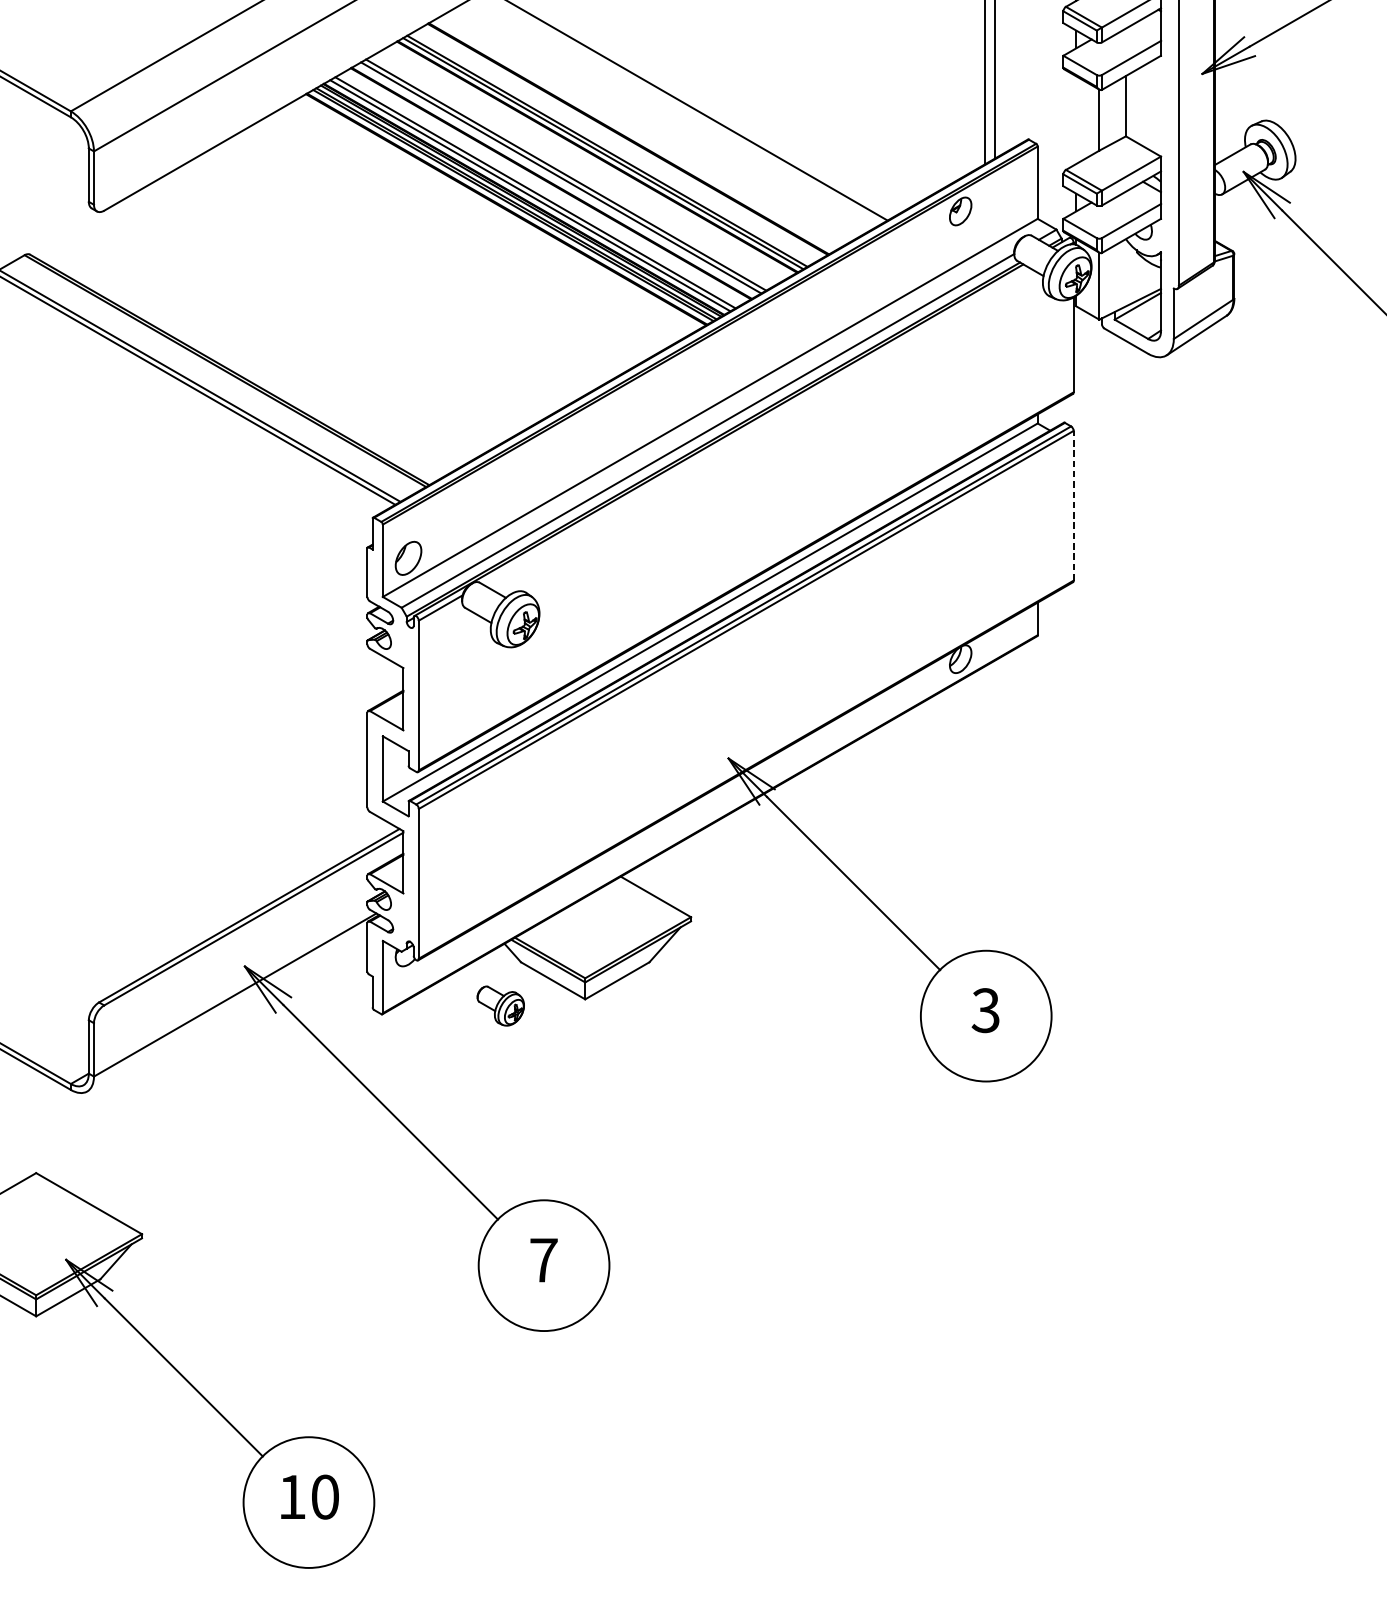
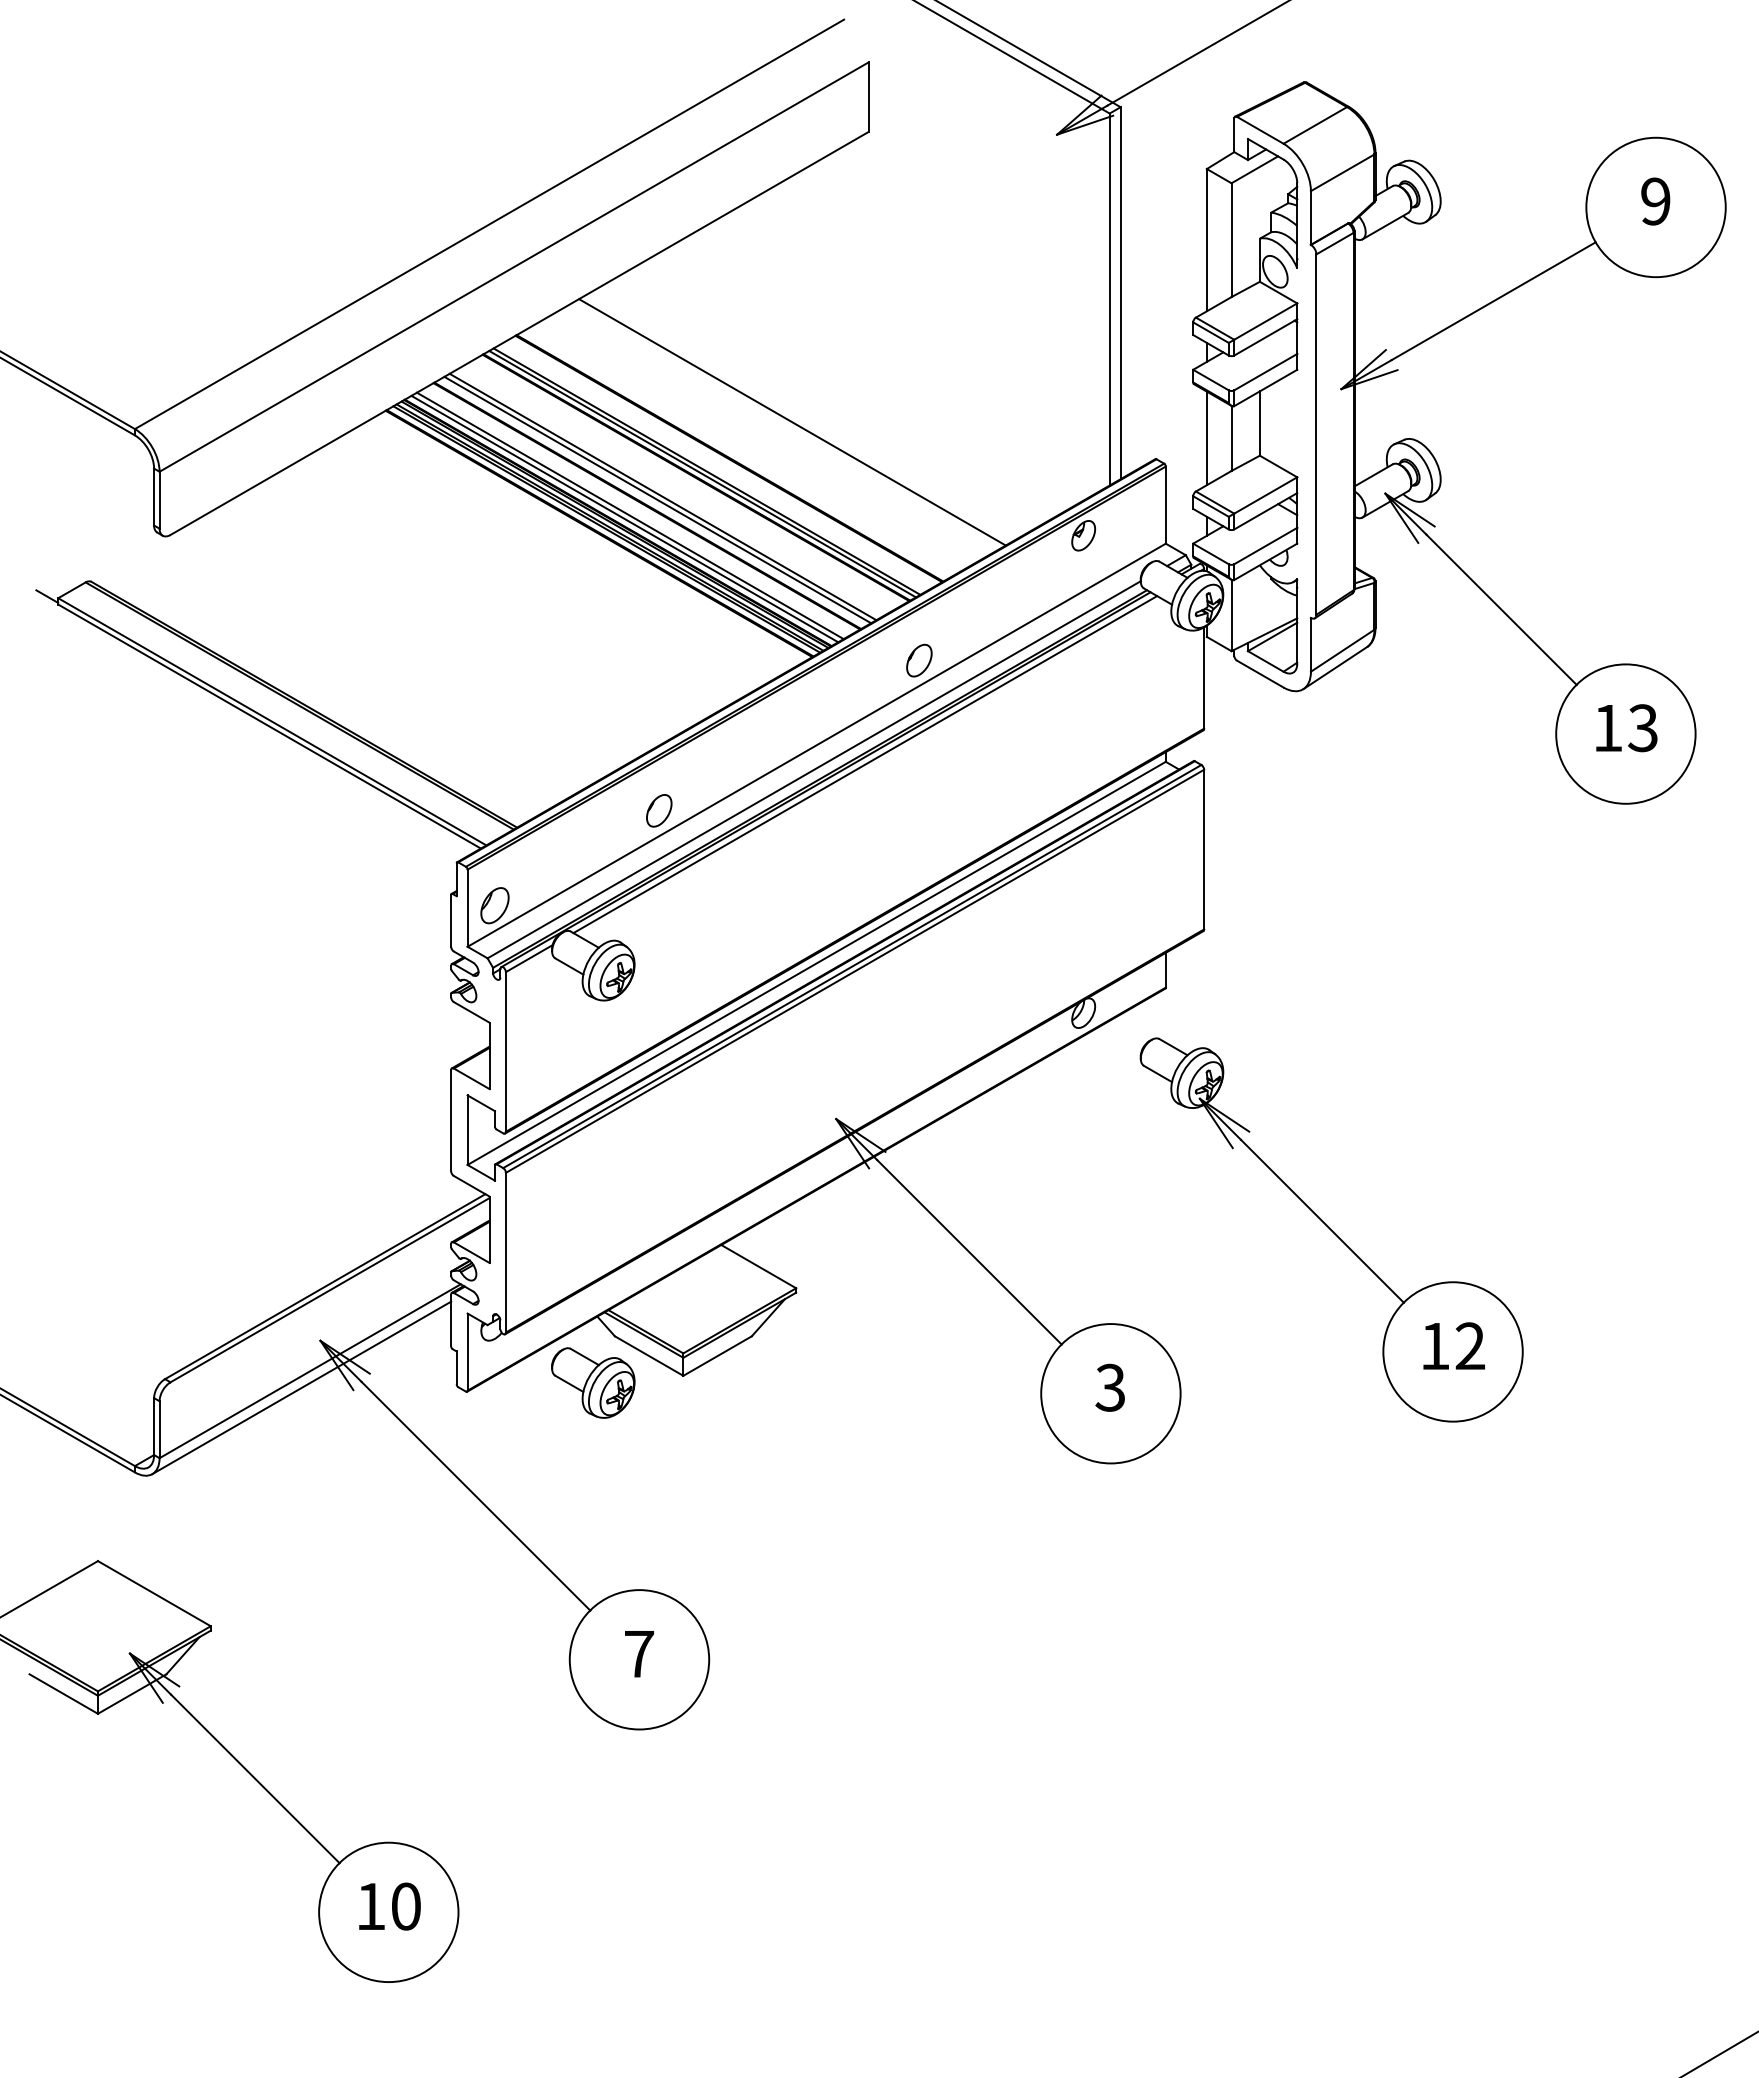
line: (1075, 120) -> (1206, 438), added
part: (806, 328) -> (919, 660), added
line: (756, 425) -> (865, 764), added
part: (562, 469) -> (659, 810), added
line: (1074, 505) -> (1204, 849), dashed -> solid
part: (1193, 862) -> (1331, 1229), added
part: (500, 1005) -> (593, 1382), size x1.67
line: (227, 1010) -> (301, 1387), added

